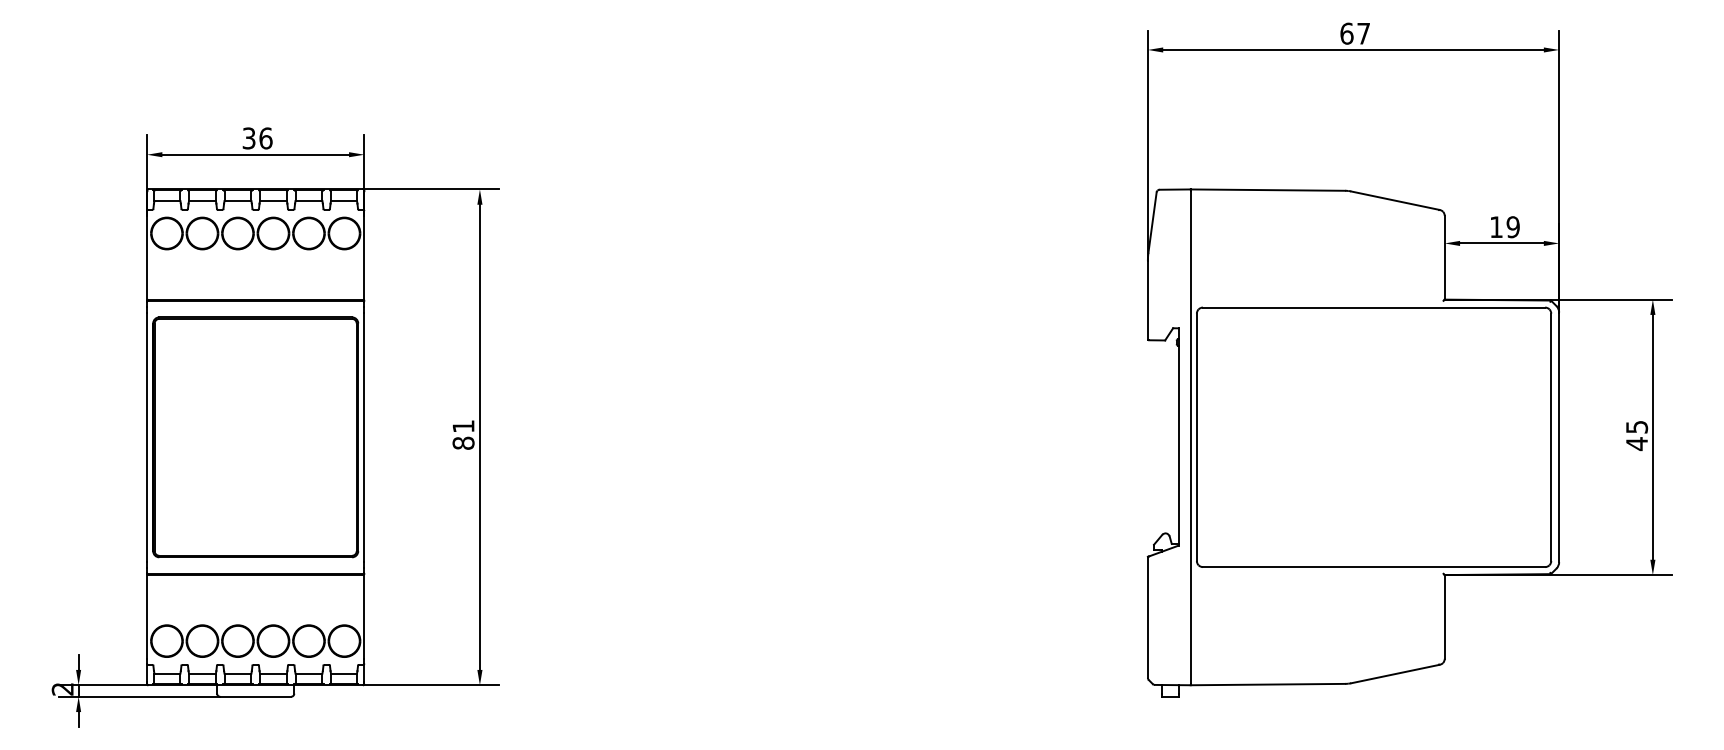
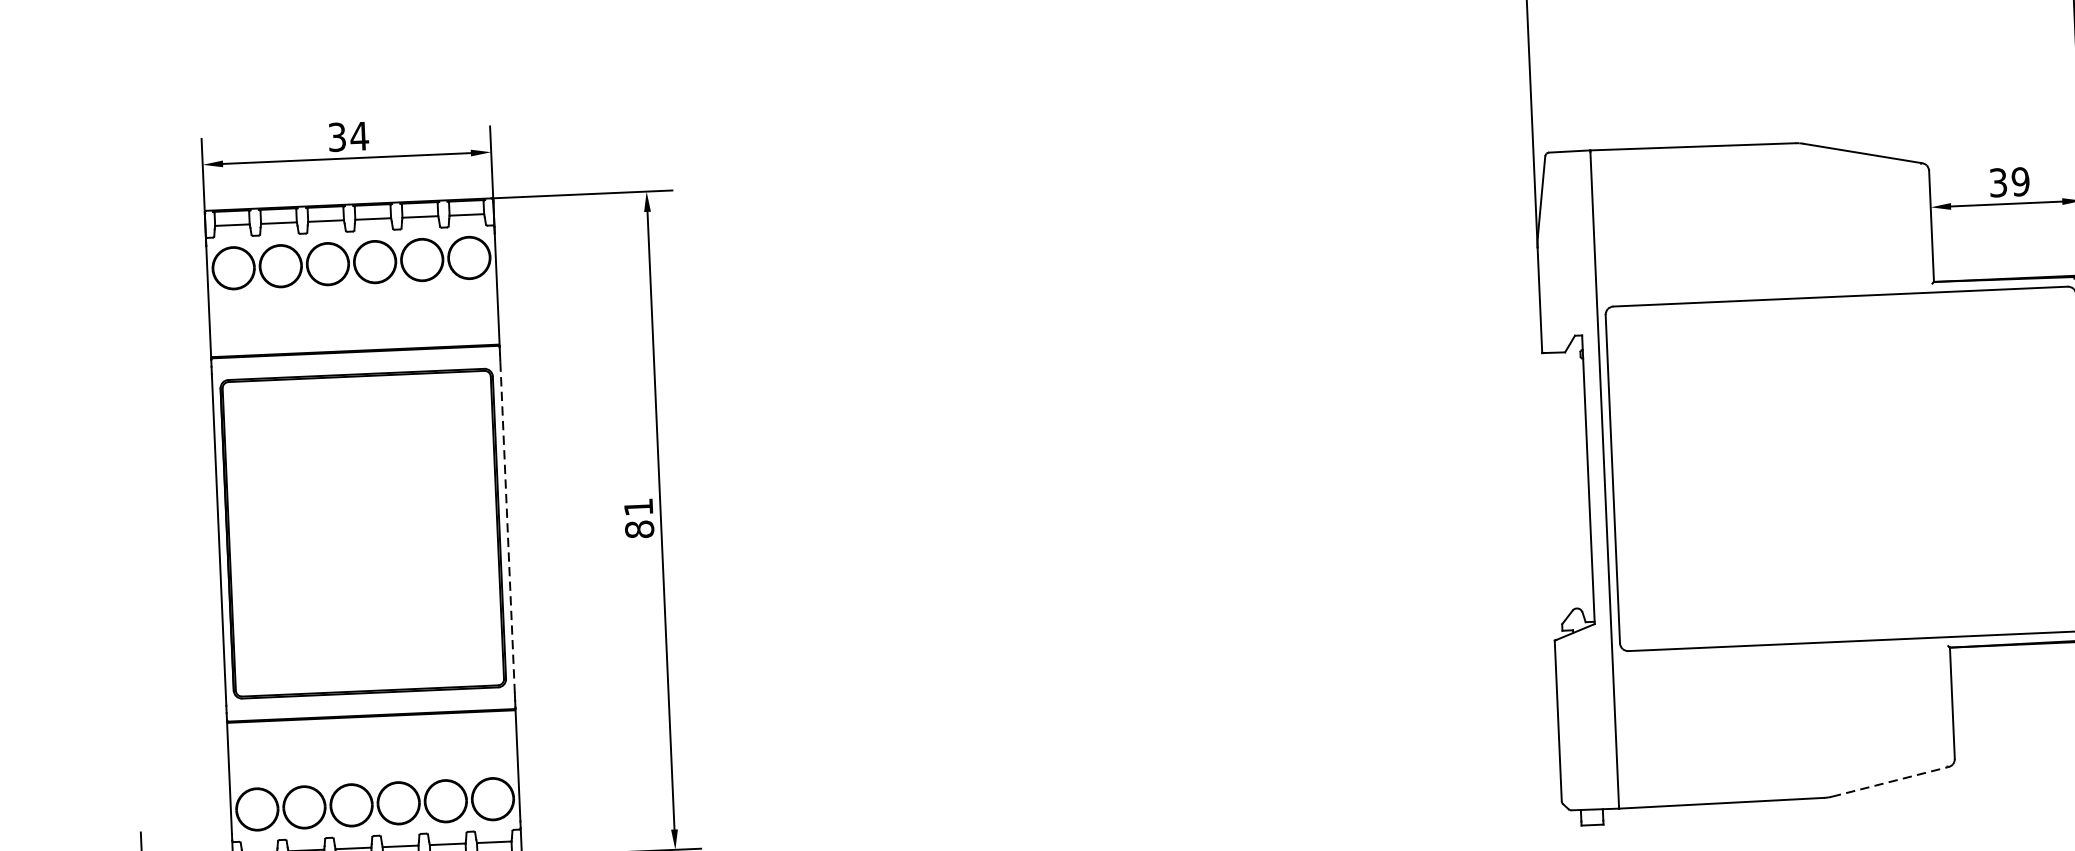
text: (265, 138) -> (359, 136), 36 -> 34
text: (1496, 227) -> (1998, 183), 19 -> 39
line: (364, 437) -> (507, 527), solid -> dashed
line: (1395, 674) -> (1890, 782), solid -> dashed

